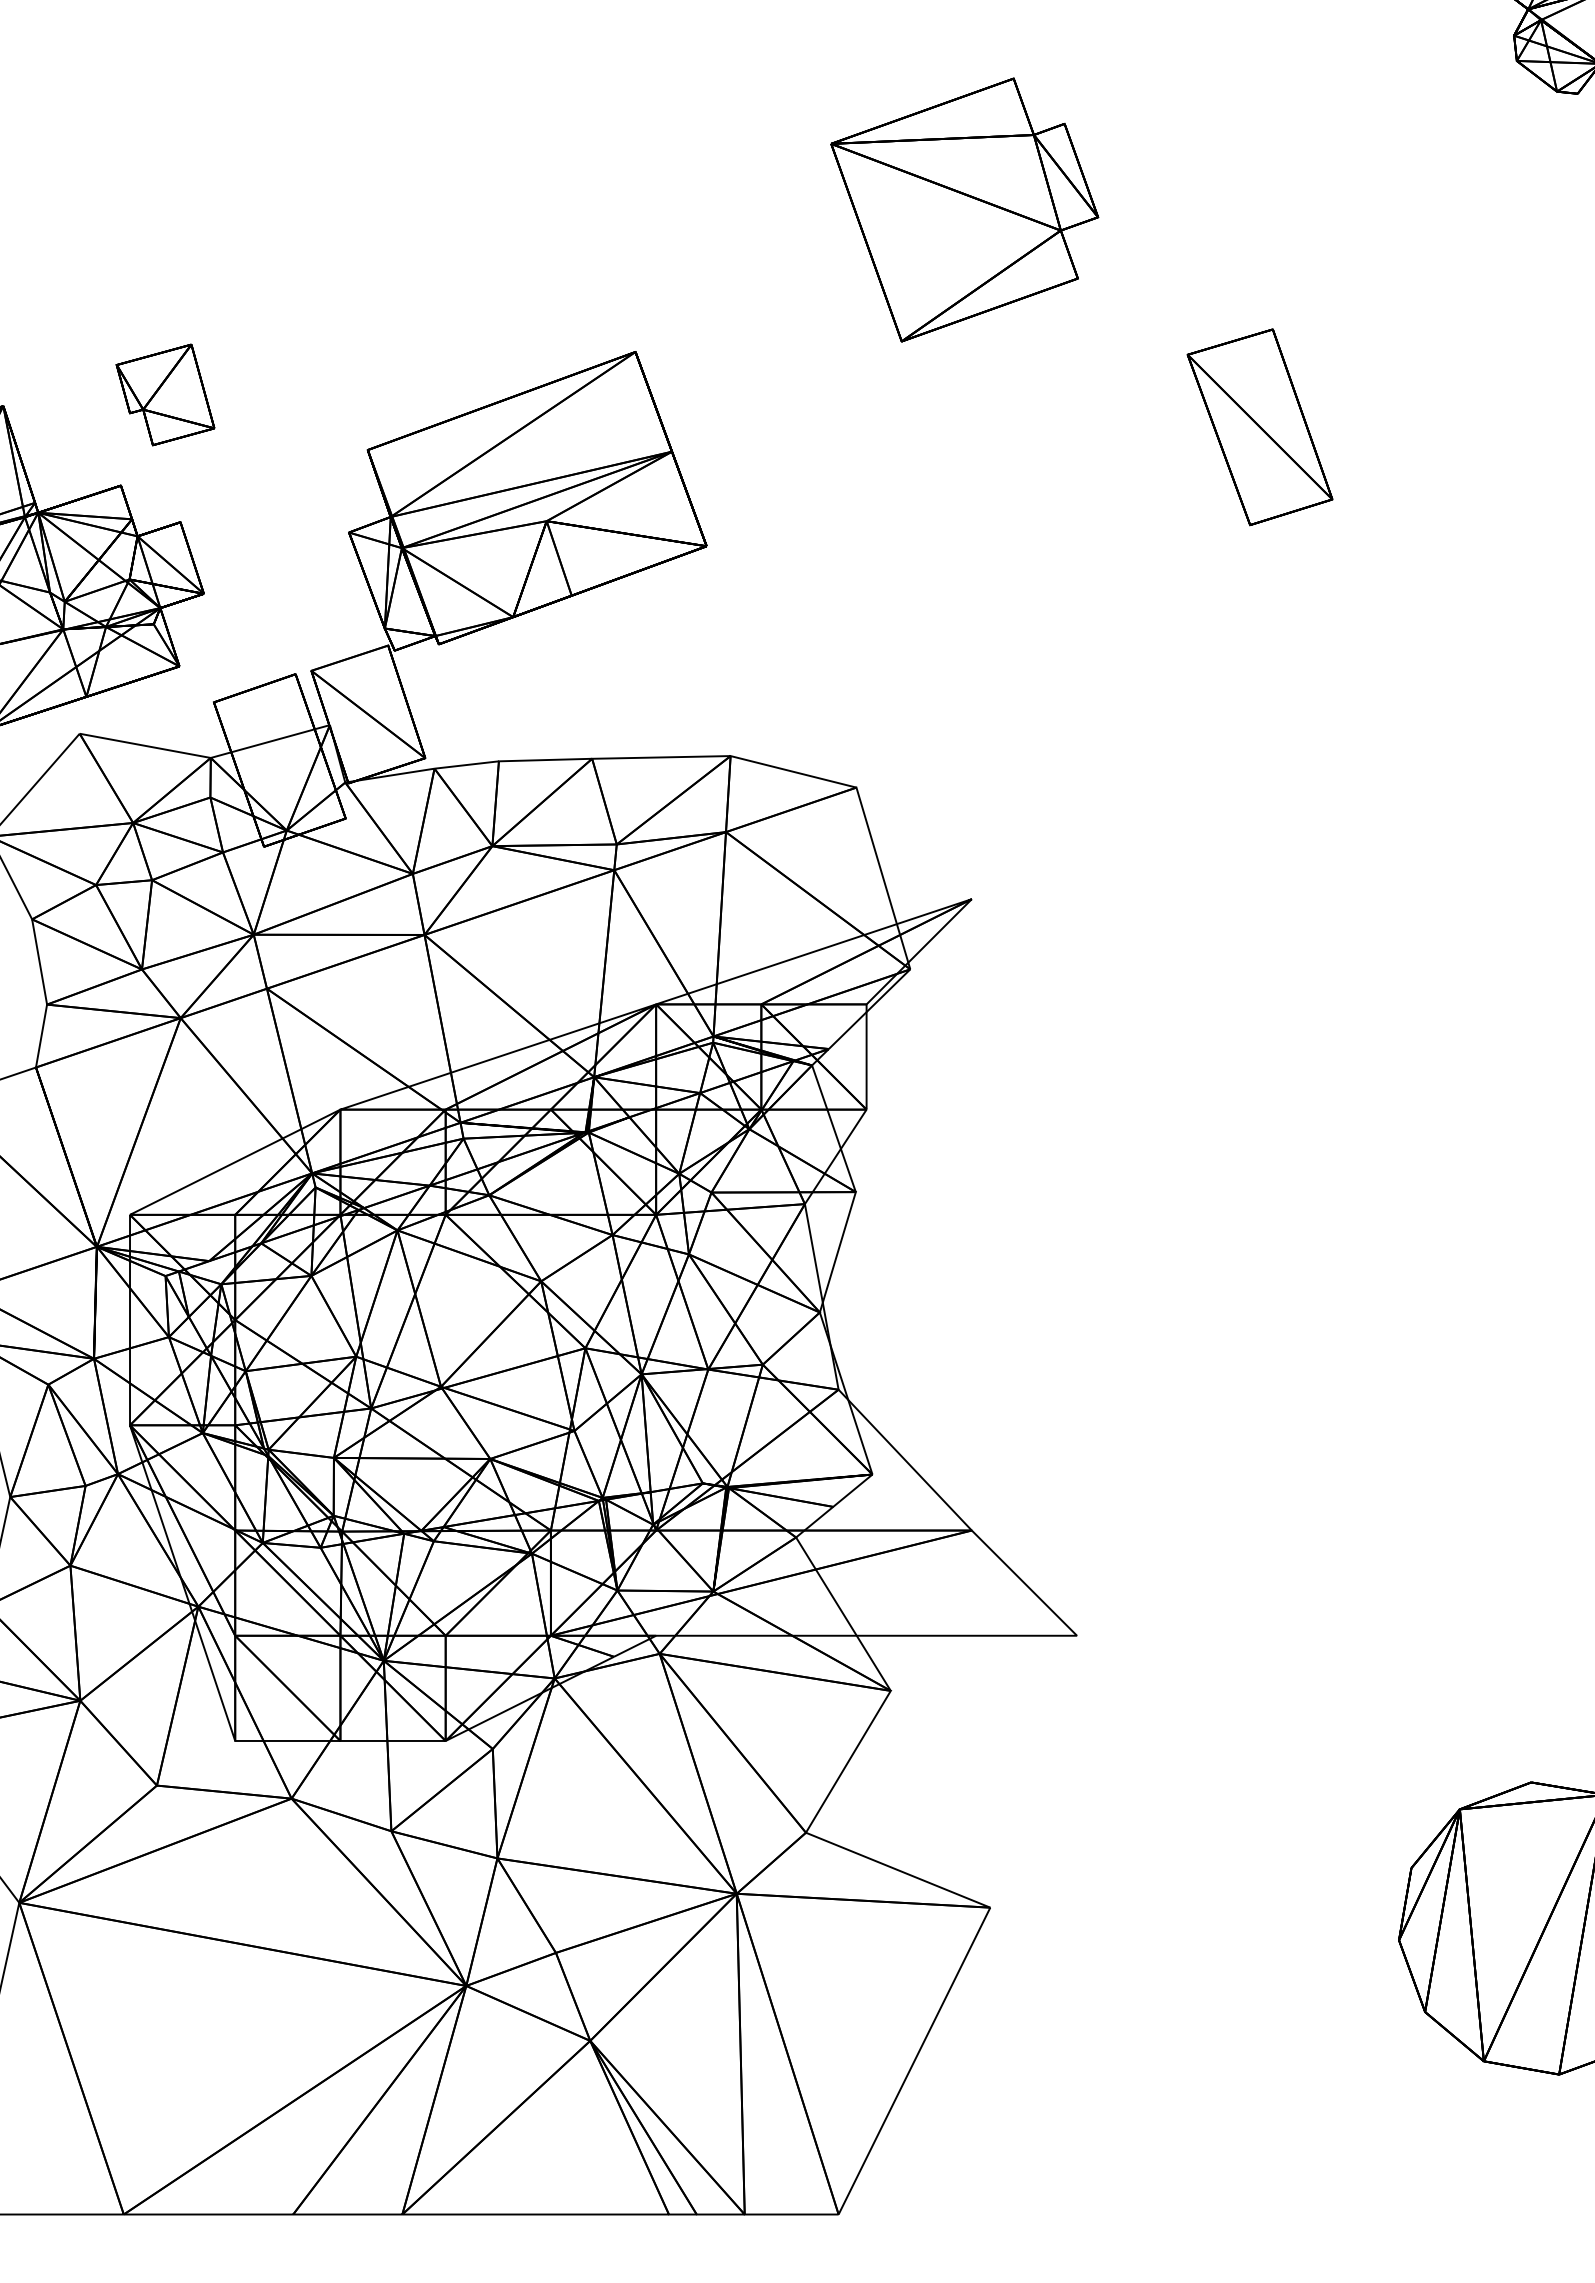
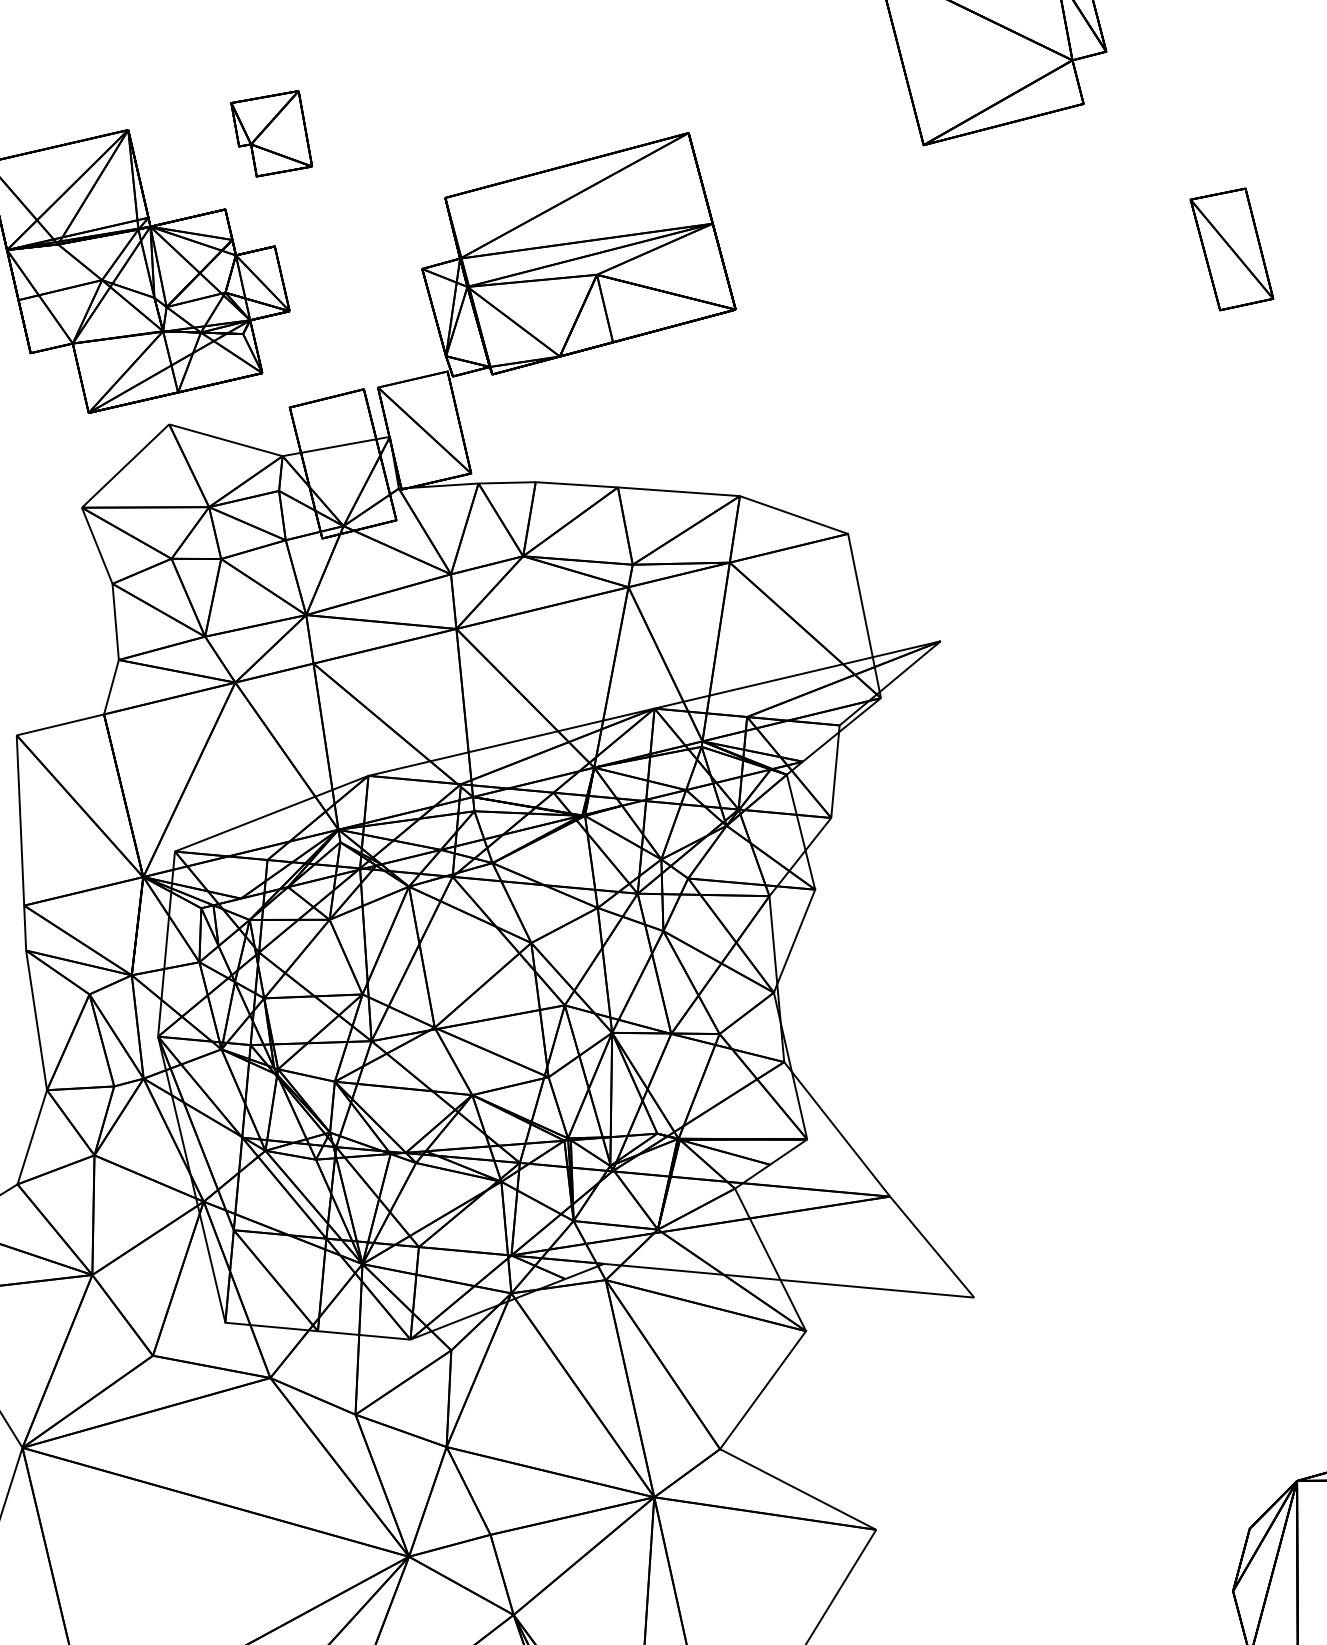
part: (1259, 427) -> (1231, 249), size x0.71

